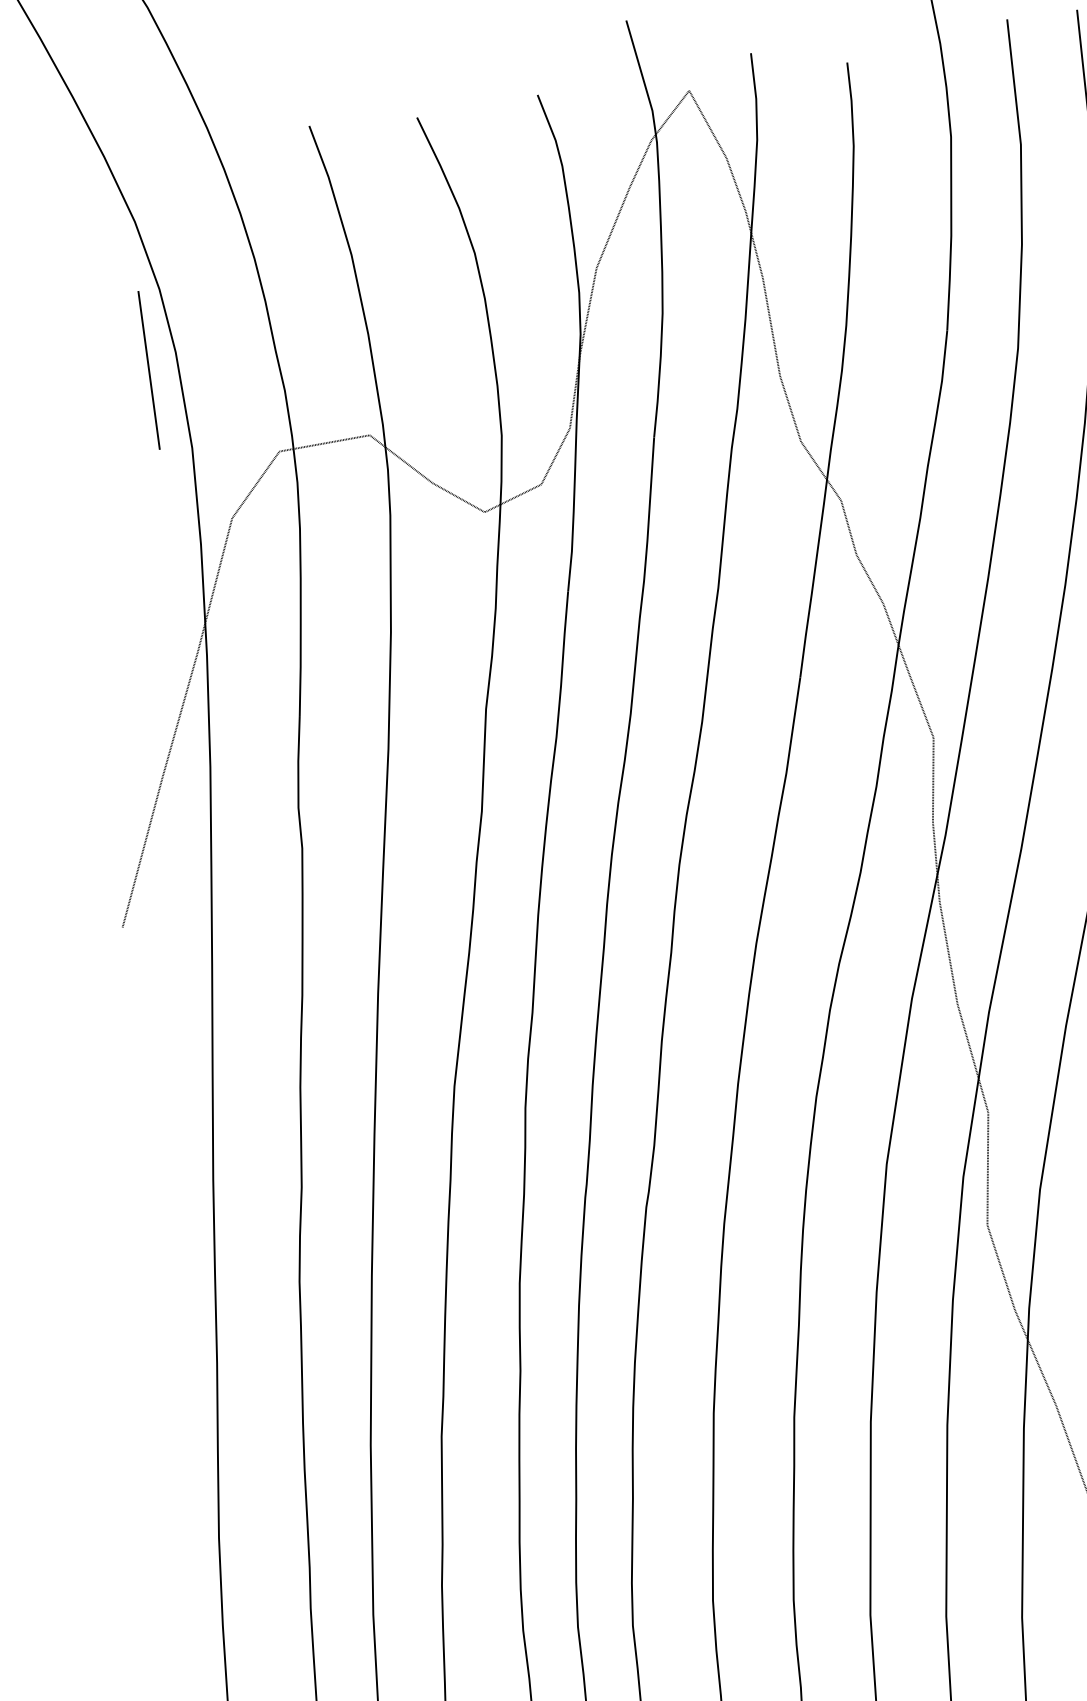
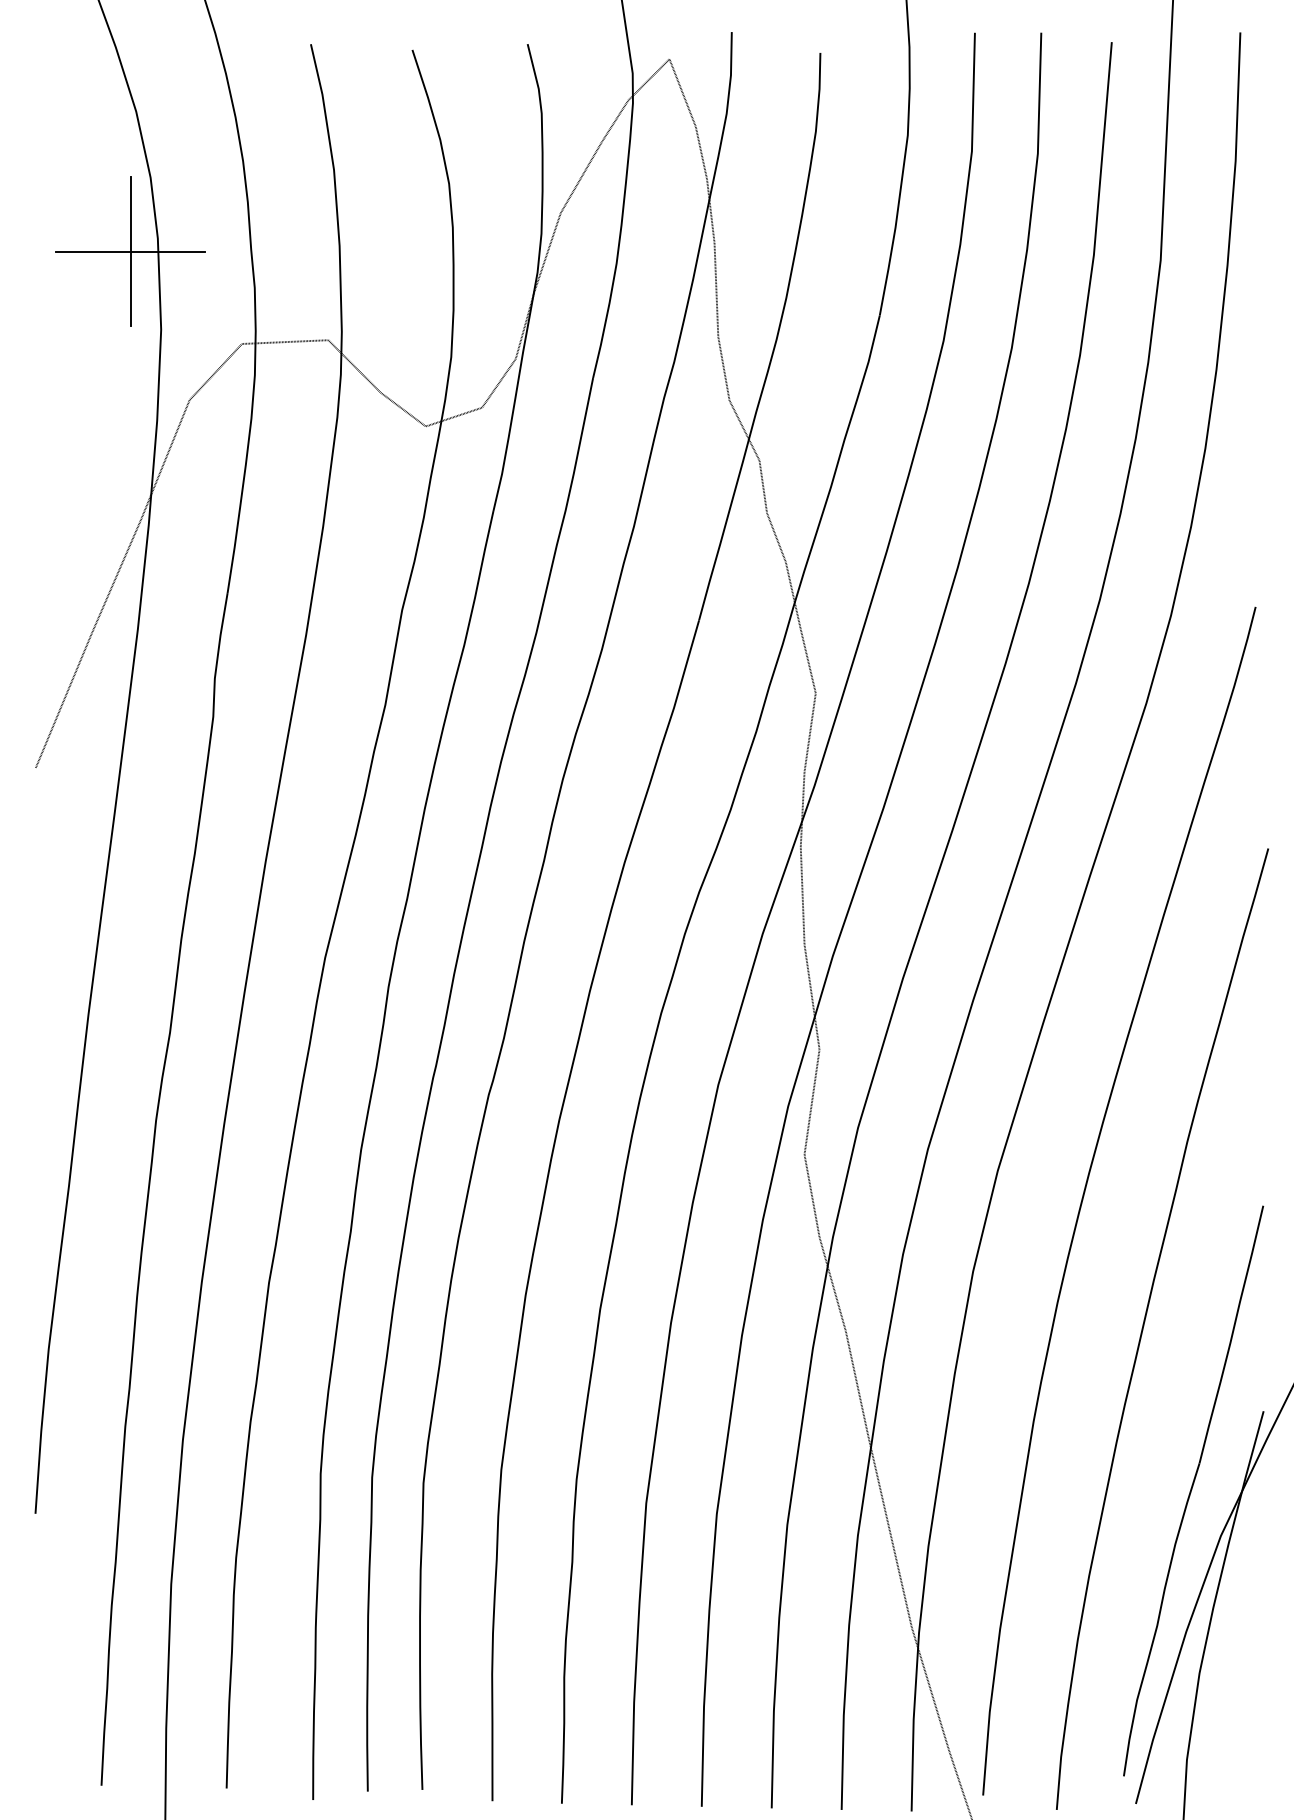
line: (148, 370) -> (130, 251), added

